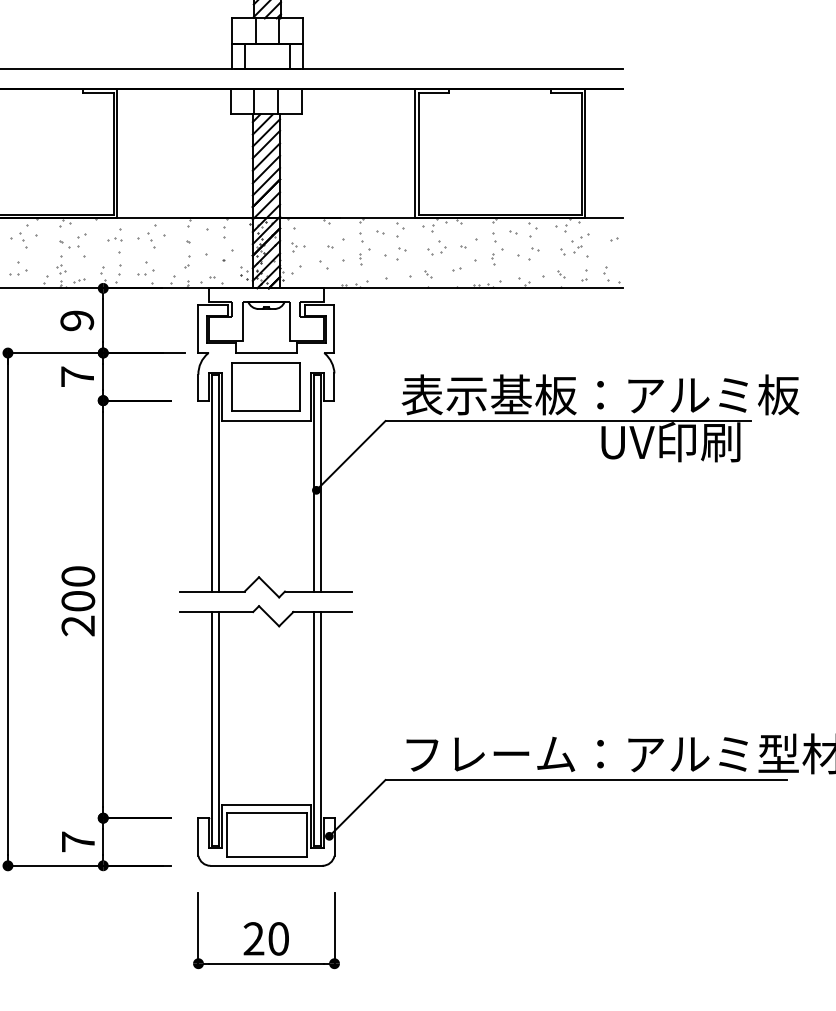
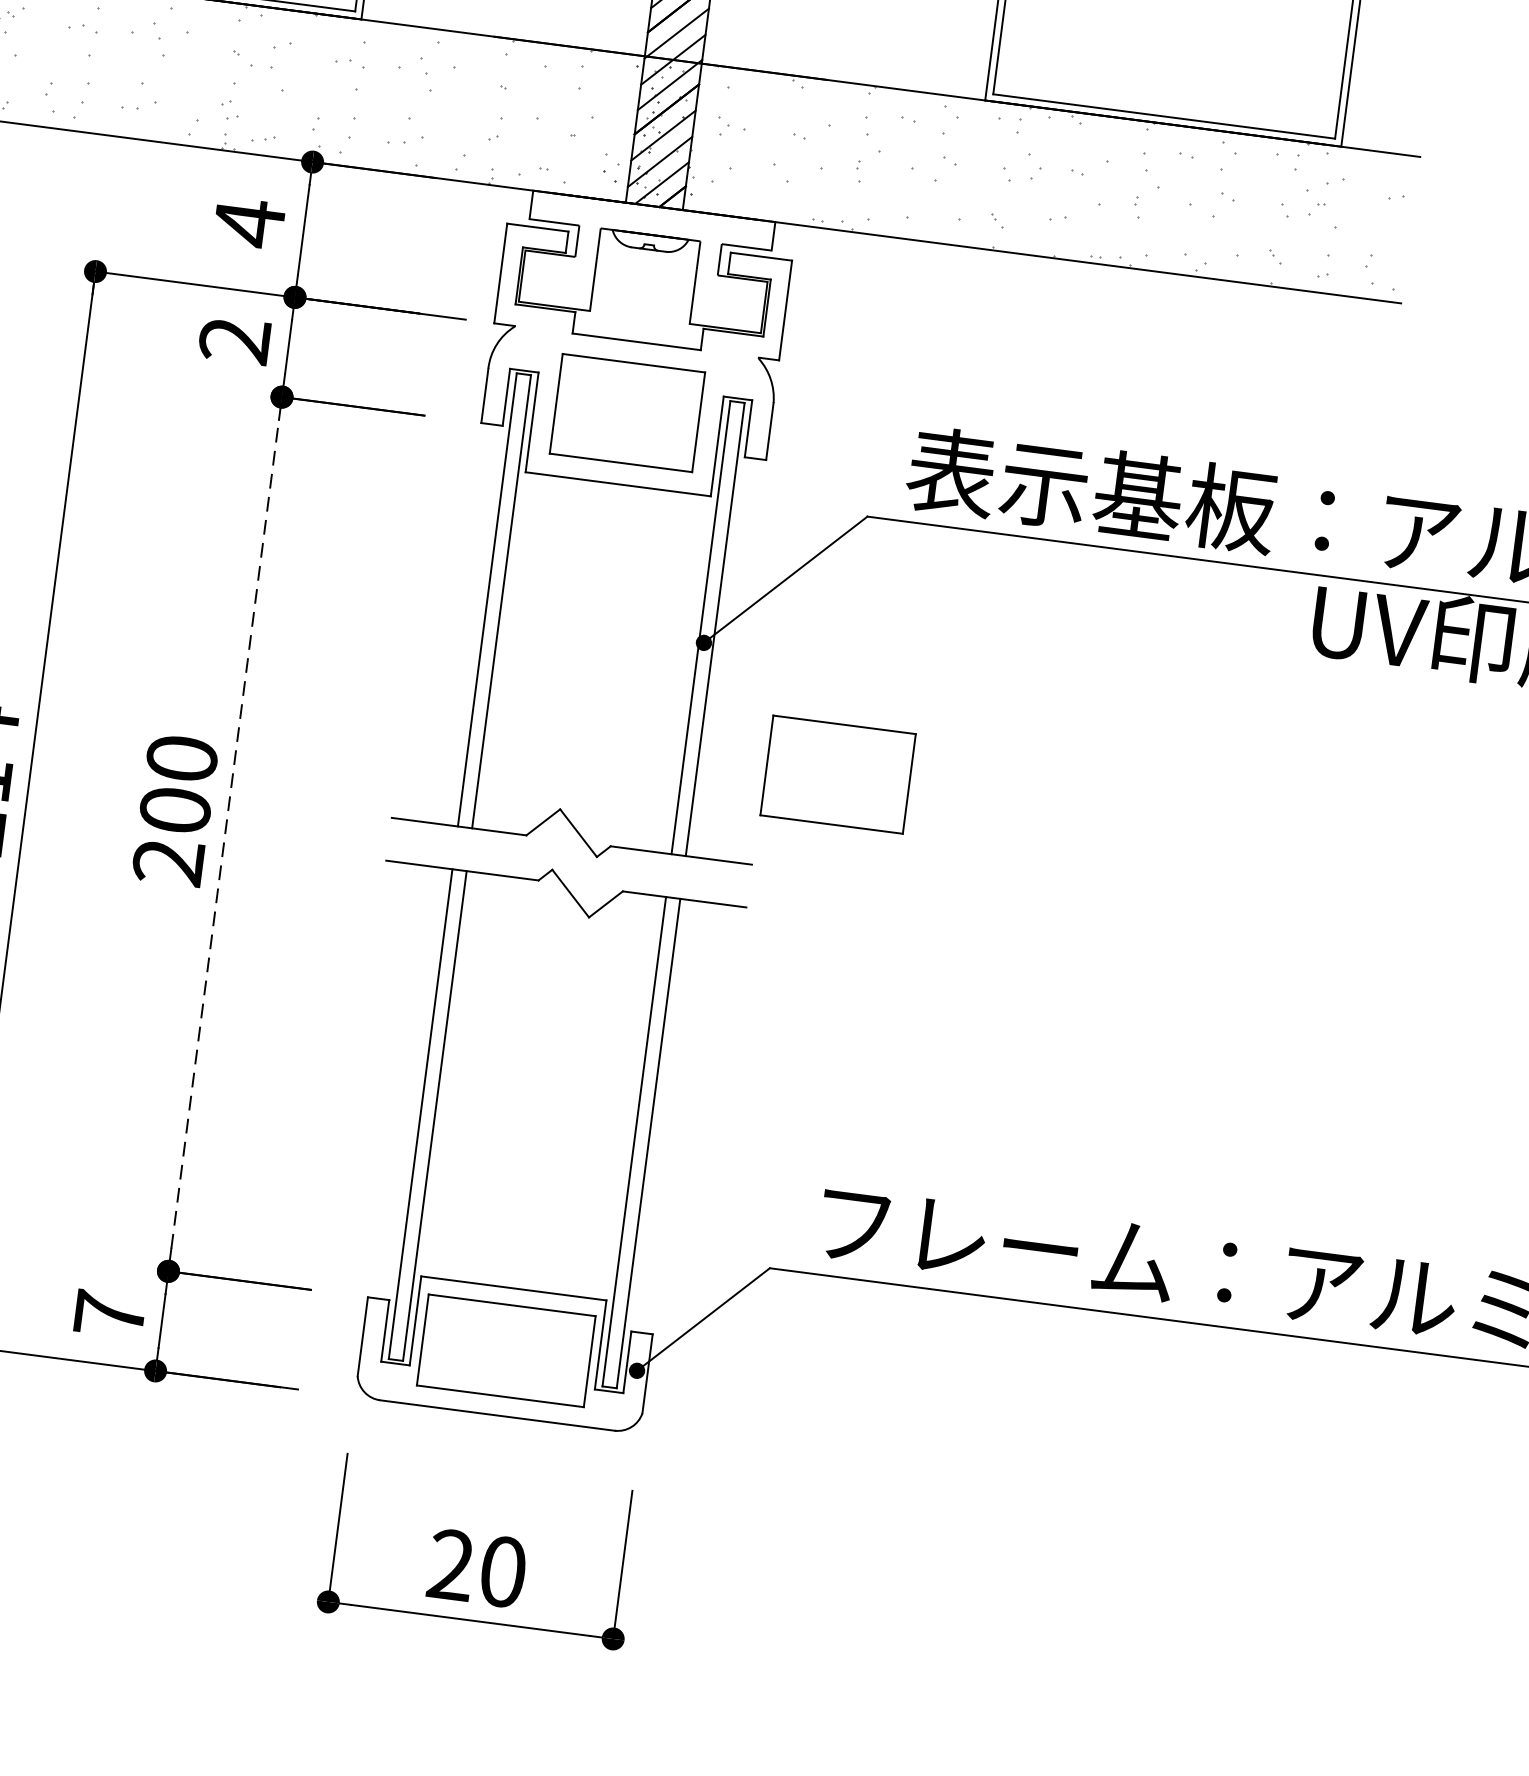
text: (77, 320) -> (249, 222), 9 -> 4
text: (76, 376) -> (232, 339), 7 -> 2
part: (386, 543) -> (836, 773), added
line: (103, 609) -> (225, 834), solid -> dashed

